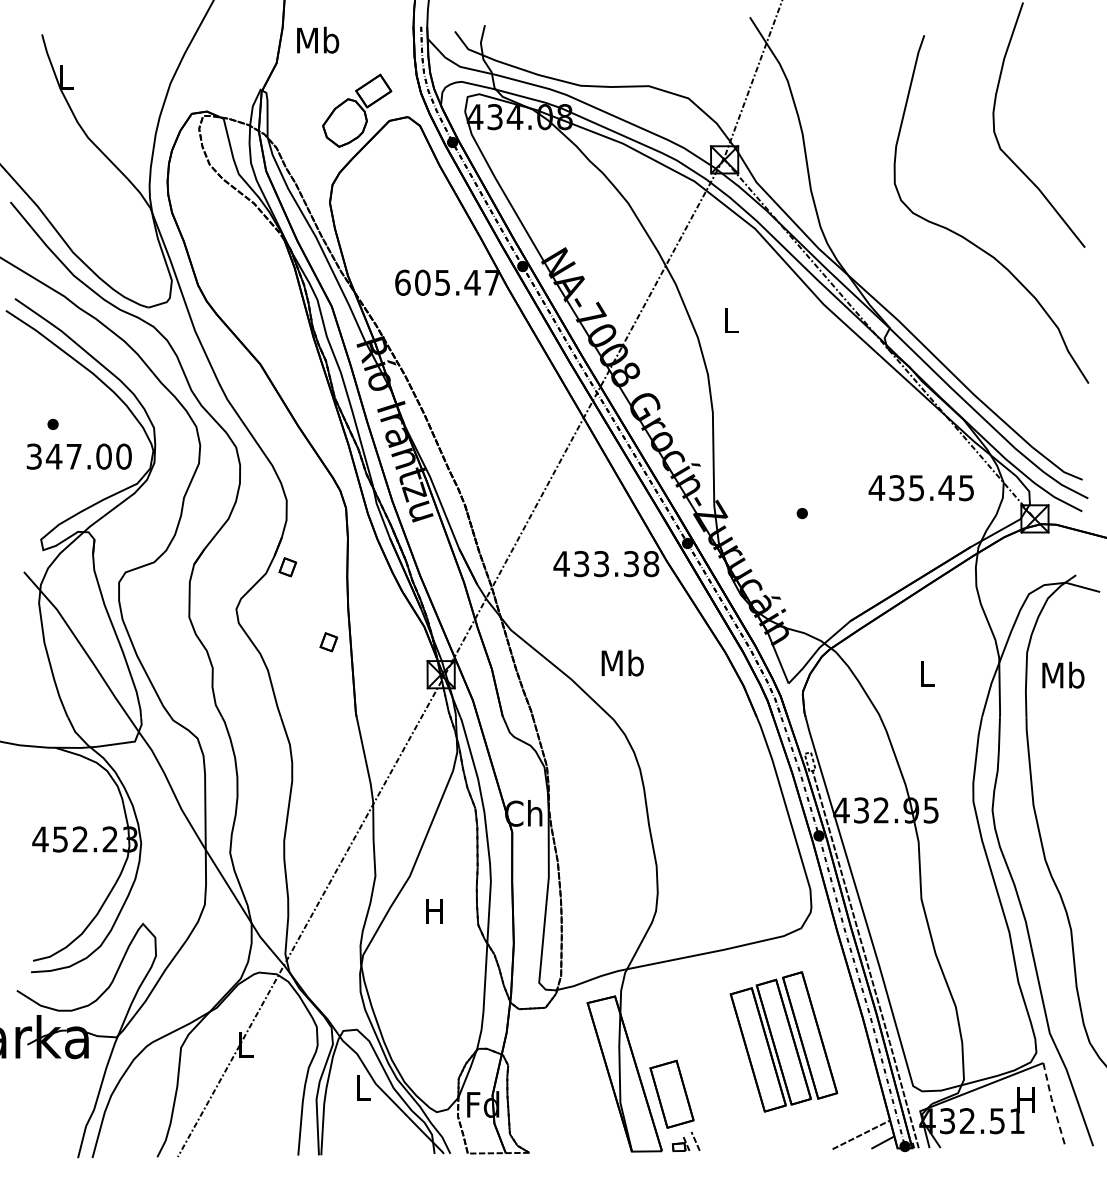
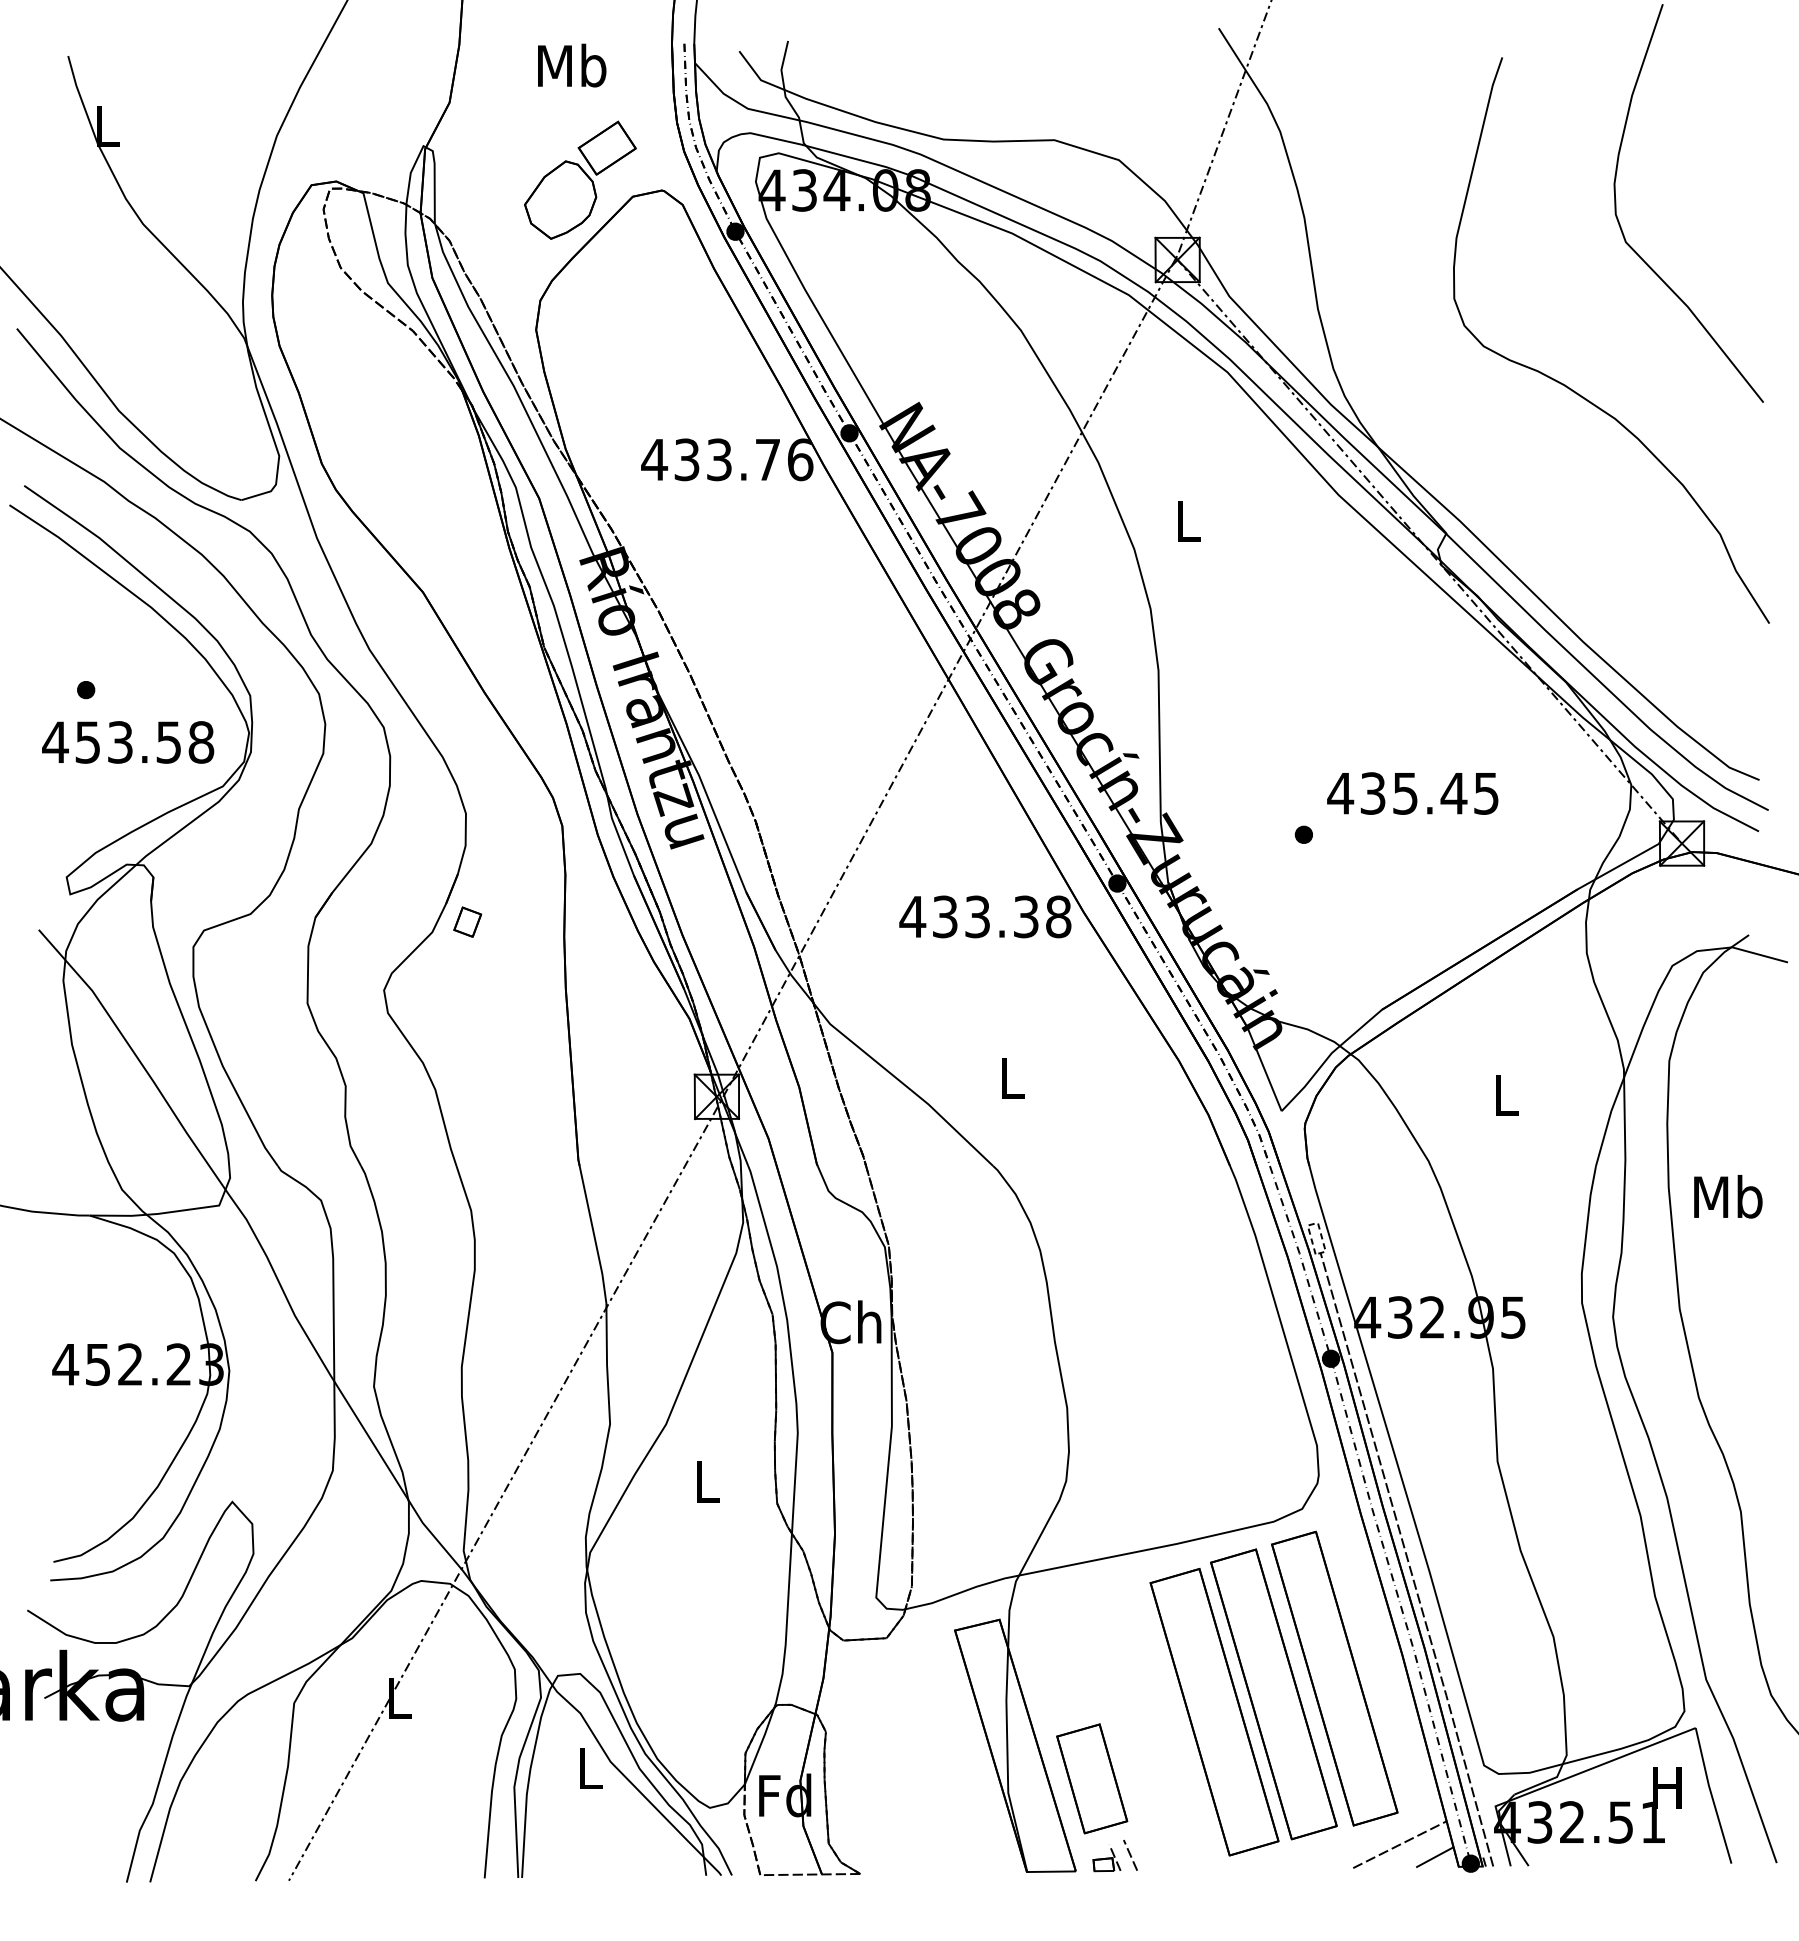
text: (318, 39) -> (572, 64), moved
text: (447, 282) -> (727, 459), 605.47 -> 433.76
text: (78, 456) -> (127, 742), 347.00 -> 453.58
text: (920, 488) -> (1411, 794), moved
part: (328, 642) -> (533, 1044), removed
text: (622, 662) -> (1011, 1076), Mb -> L
text: (1063, 674) -> (1728, 1195), moved
text: (434, 911) -> (706, 1481), H -> L
part: (783, 1041) -> (1273, 1692), size x1.43
line: (1053, 1104) -> (1712, 1795), dashed -> solid

